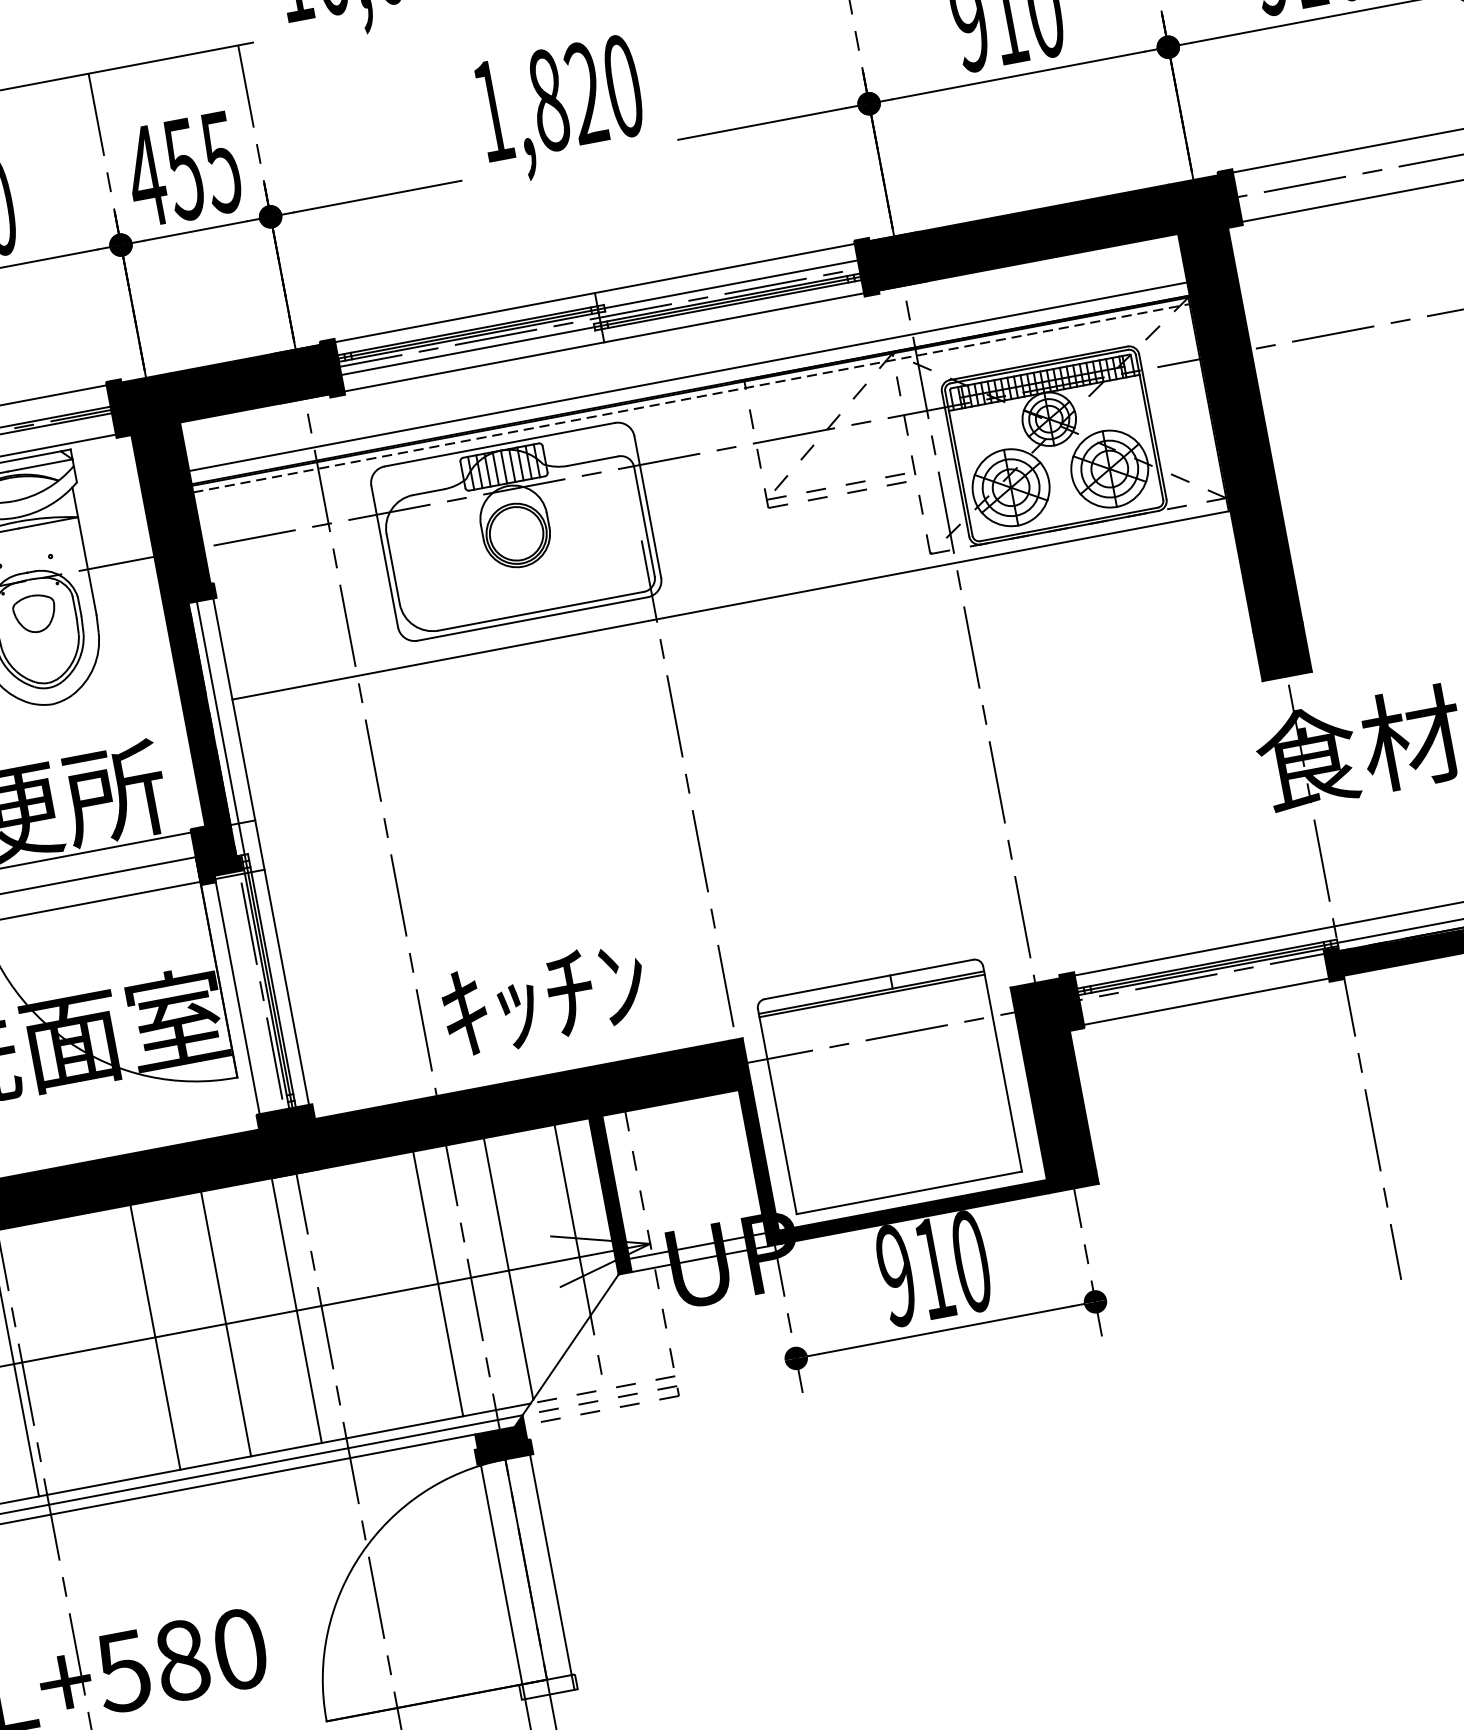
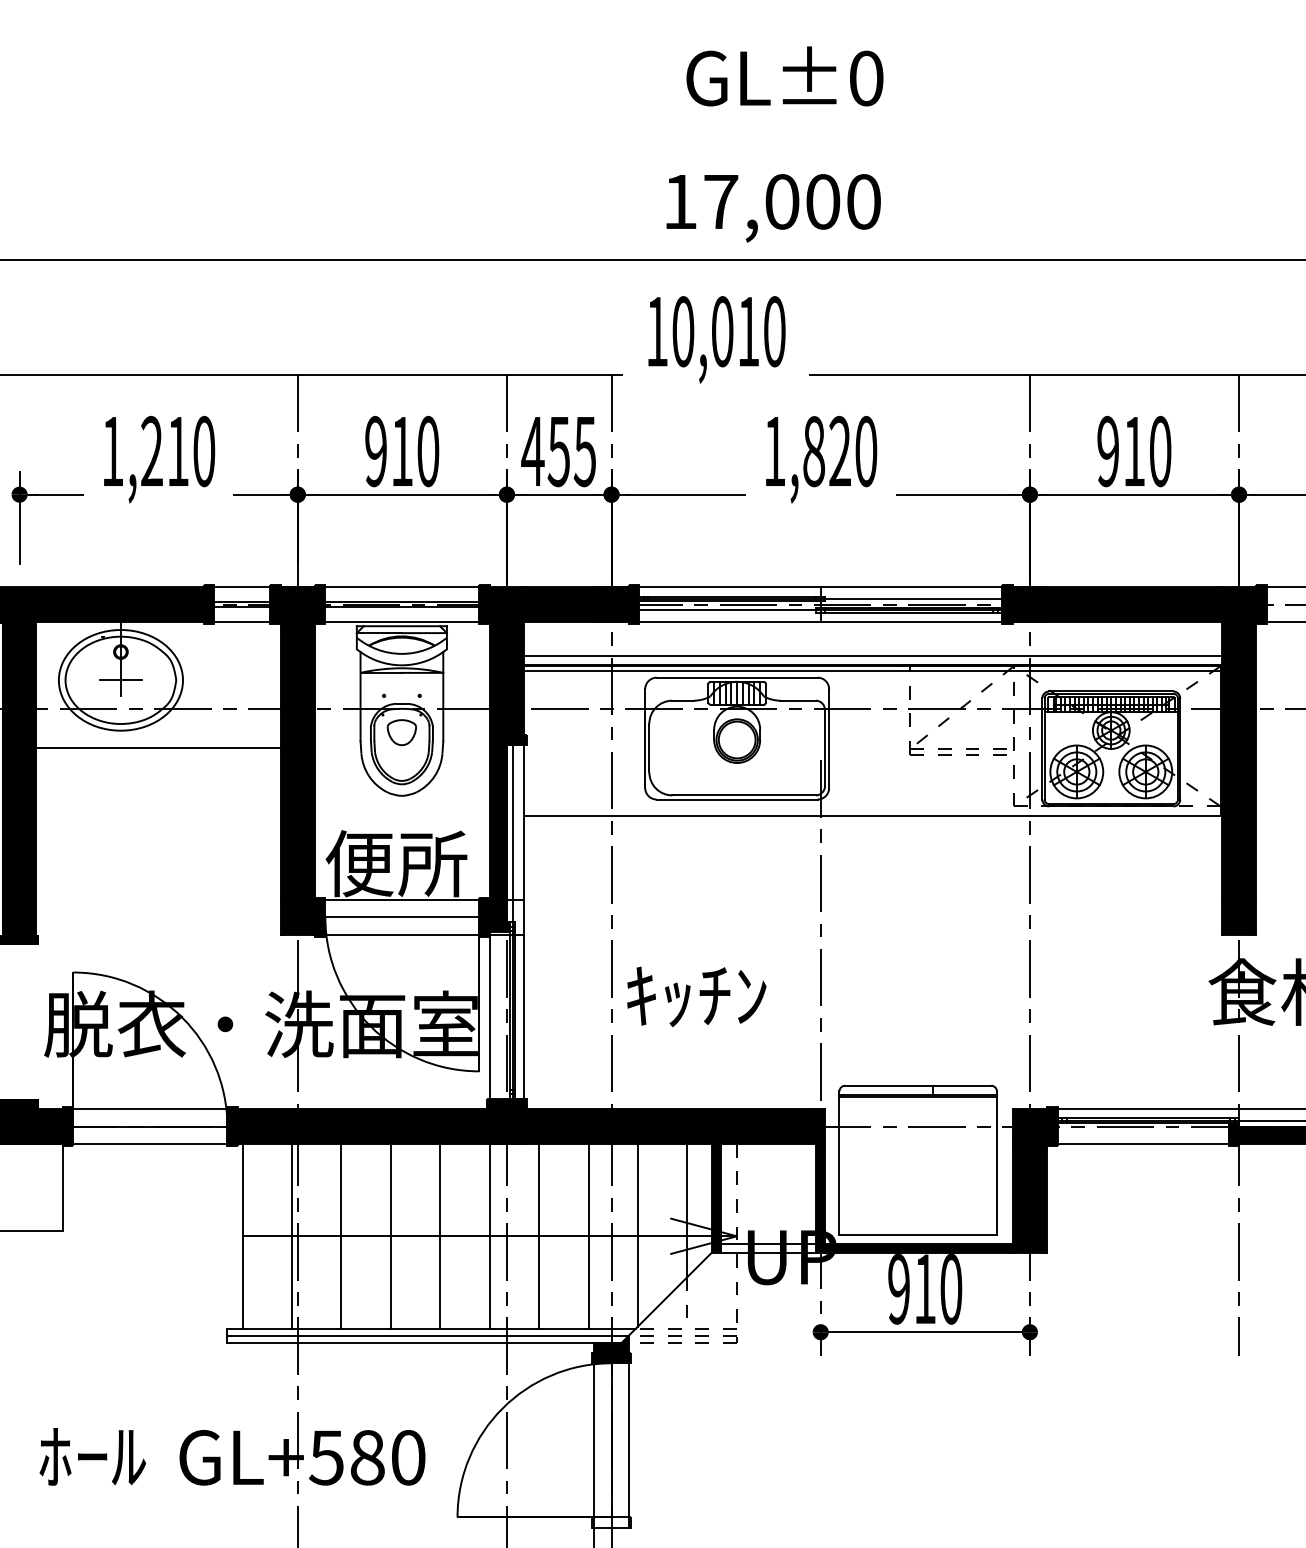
line: (691, 397) -> (872, 670), dashed -> solid
text: (544, 998) -> (696, 996), moved
line: (367, 1296) -> (539, 1235), added
line: (84, 1349) -> (341, 1235), added

